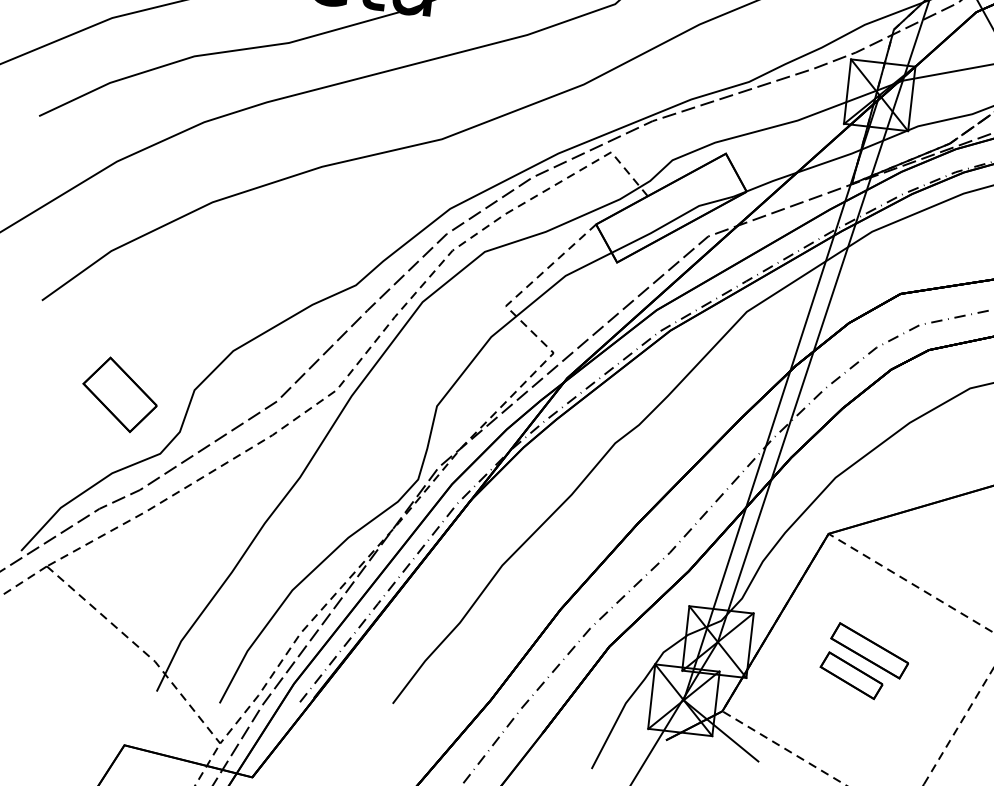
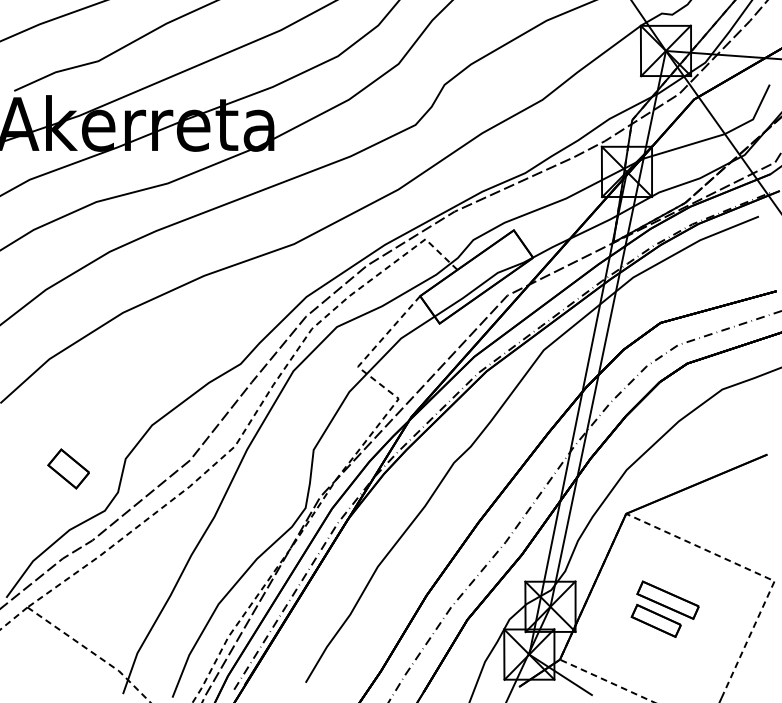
part: (119, 394) -> (68, 468), size x0.7

